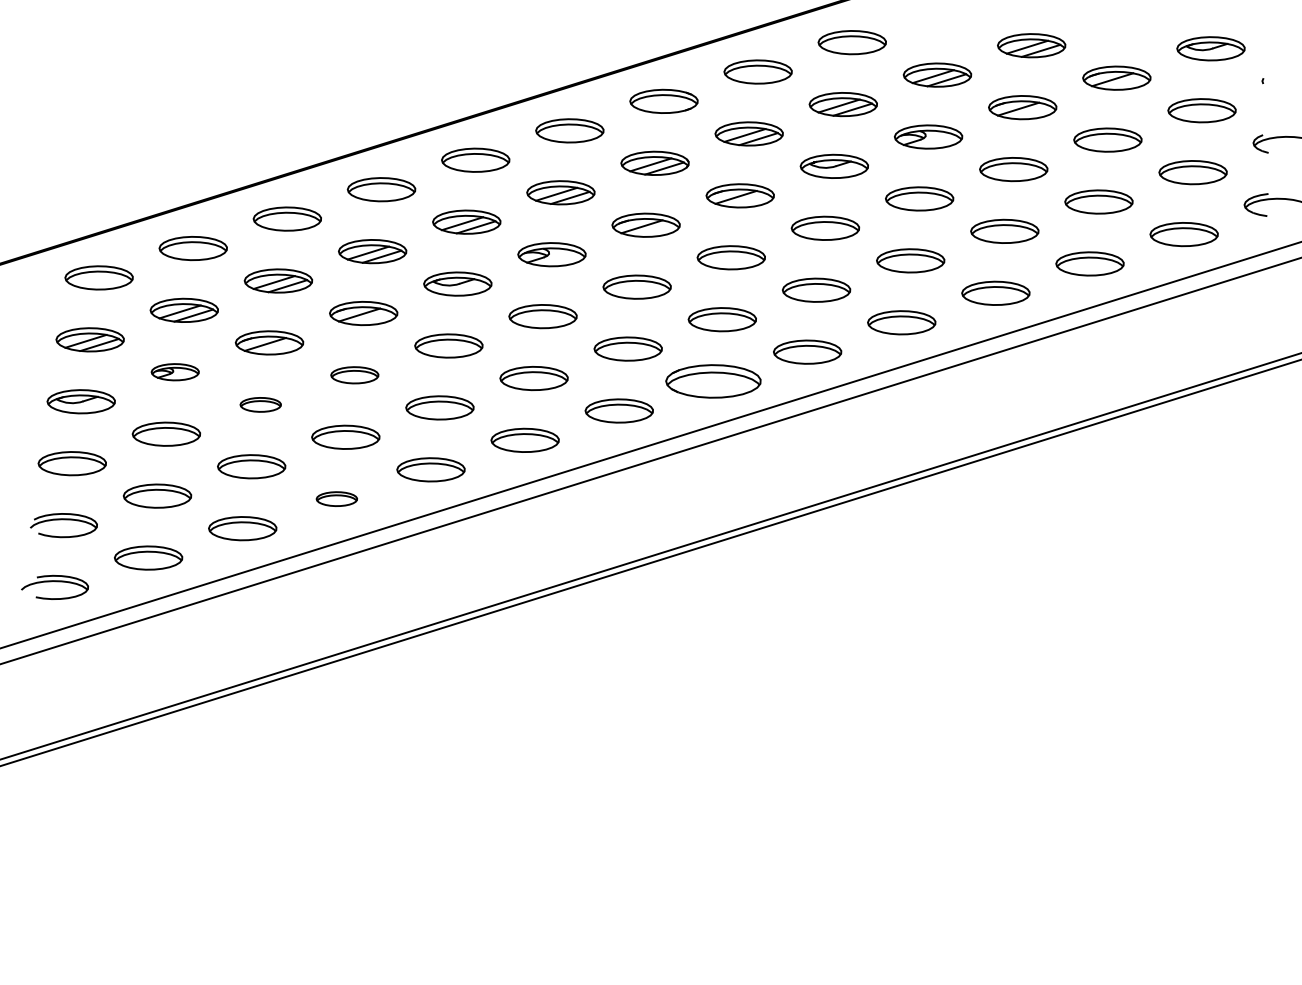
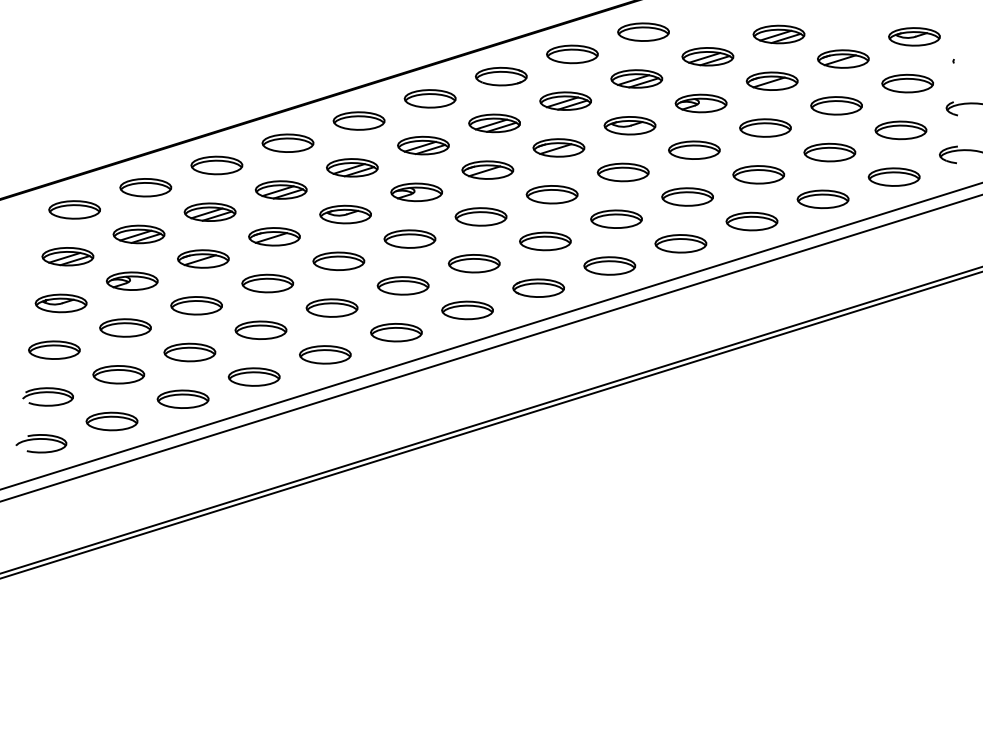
part: (174, 371) -> (131, 280), size x1.43
part: (354, 374) -> (267, 282), size x1.43
part: (713, 381) -> (538, 288), size x0.71
part: (260, 404) -> (196, 305), size x1.67
part: (336, 498) -> (253, 376), size x1.67

